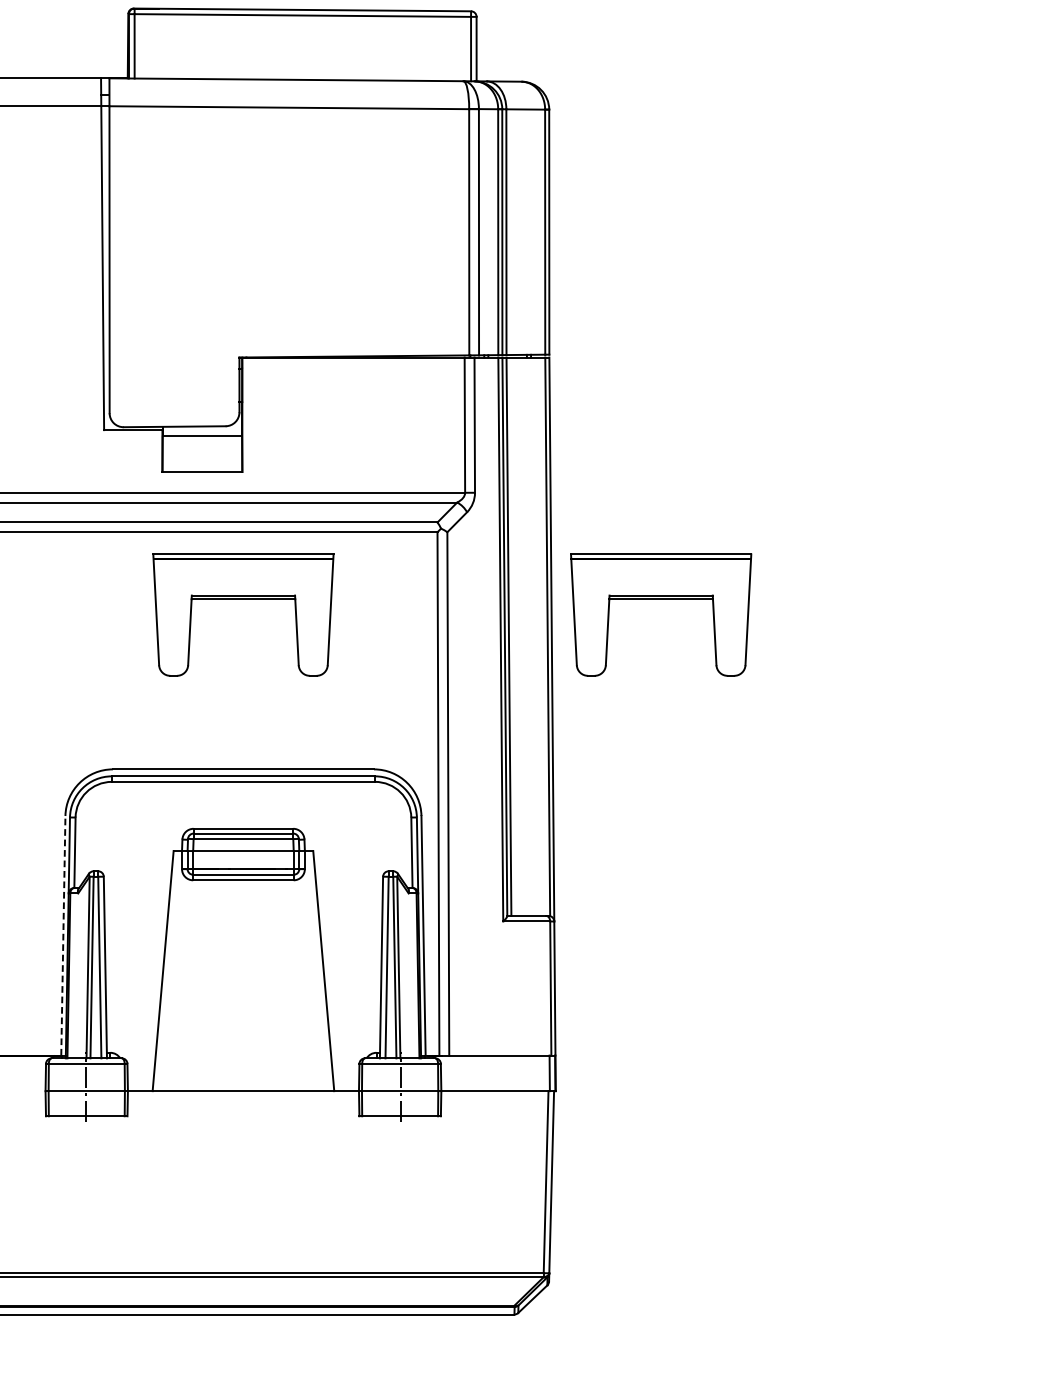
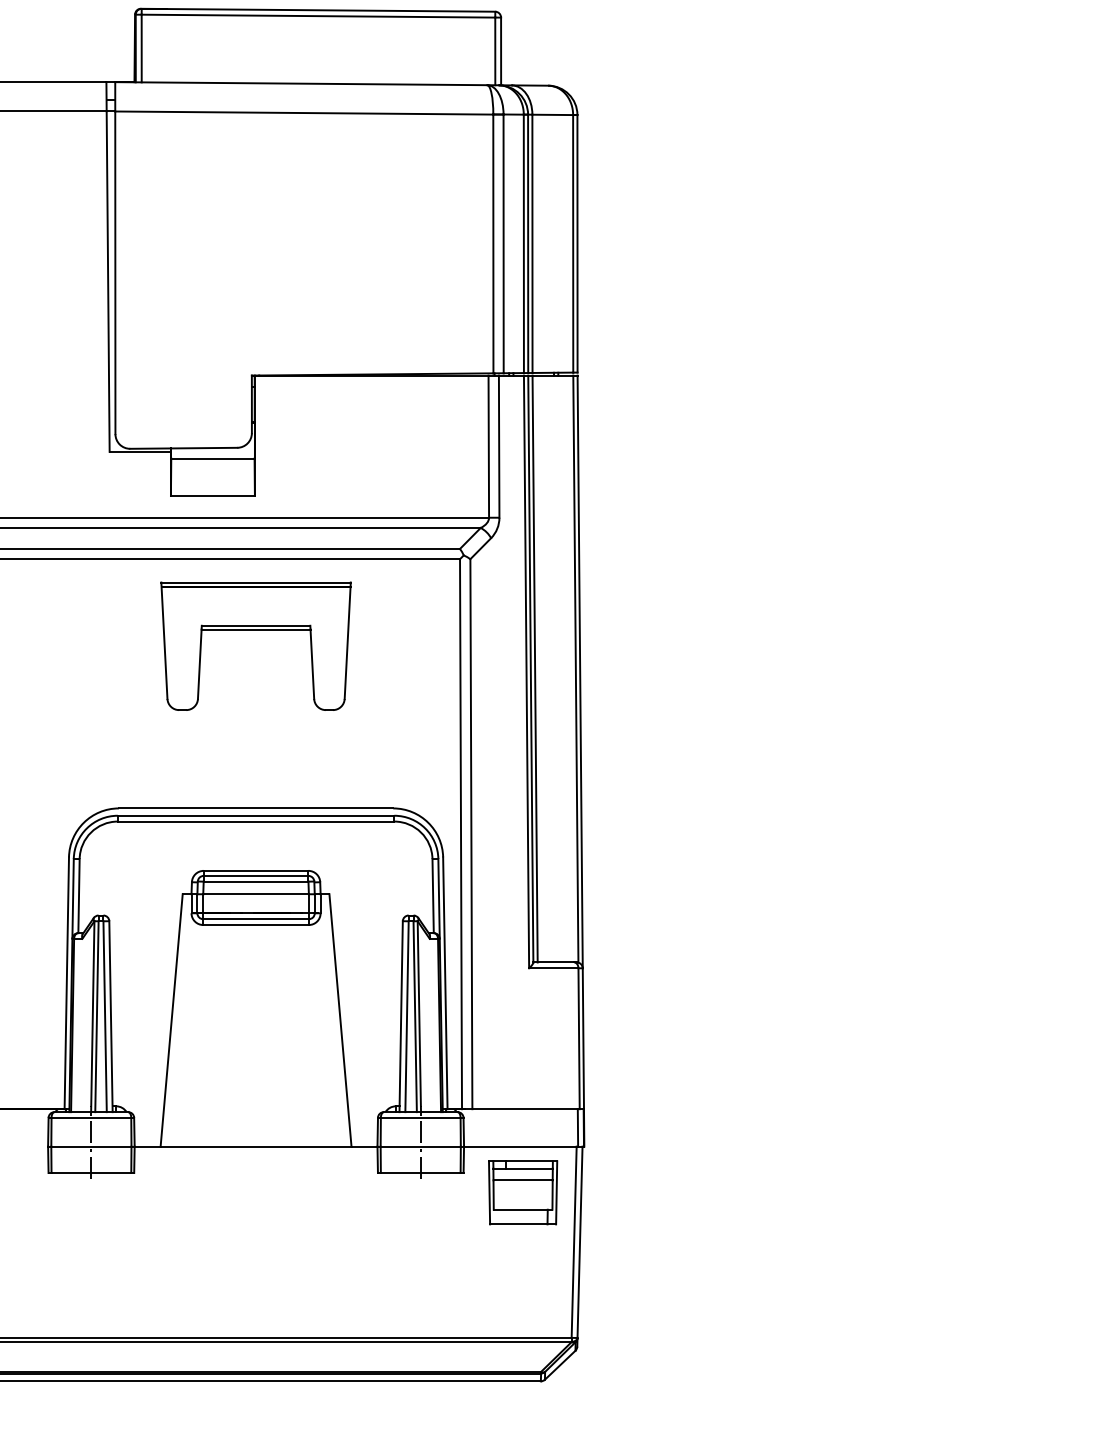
part: (660, 600) -> (694, 630), removed
line: (63, 935) -> (66, 983), dashed -> solid
part: (497, 1134) -> (523, 1192), added

